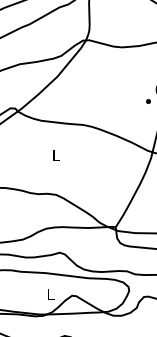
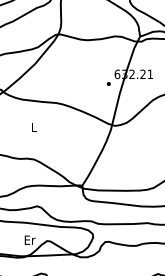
text: (50, 293) -> (29, 239), L -> Er

